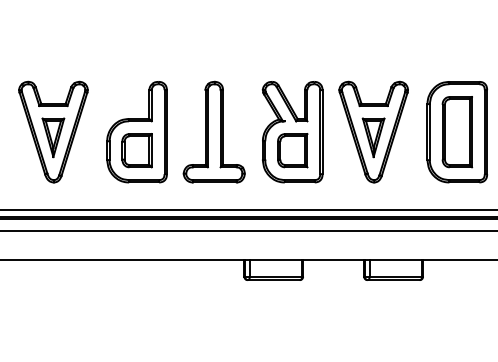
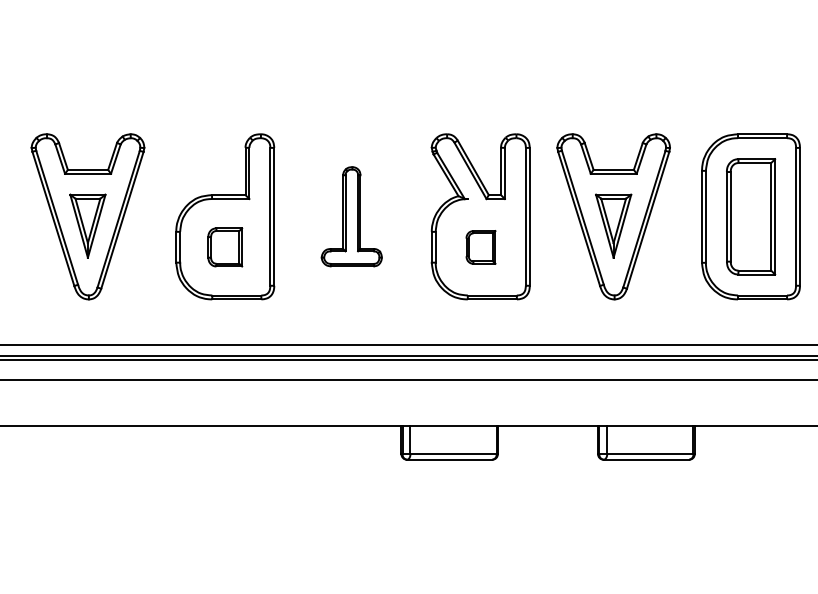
part: (213, 131) -> (350, 215), size x0.6
part: (136, 150) -> (224, 246), size x0.7
part: (292, 150) -> (480, 246), size x0.6

